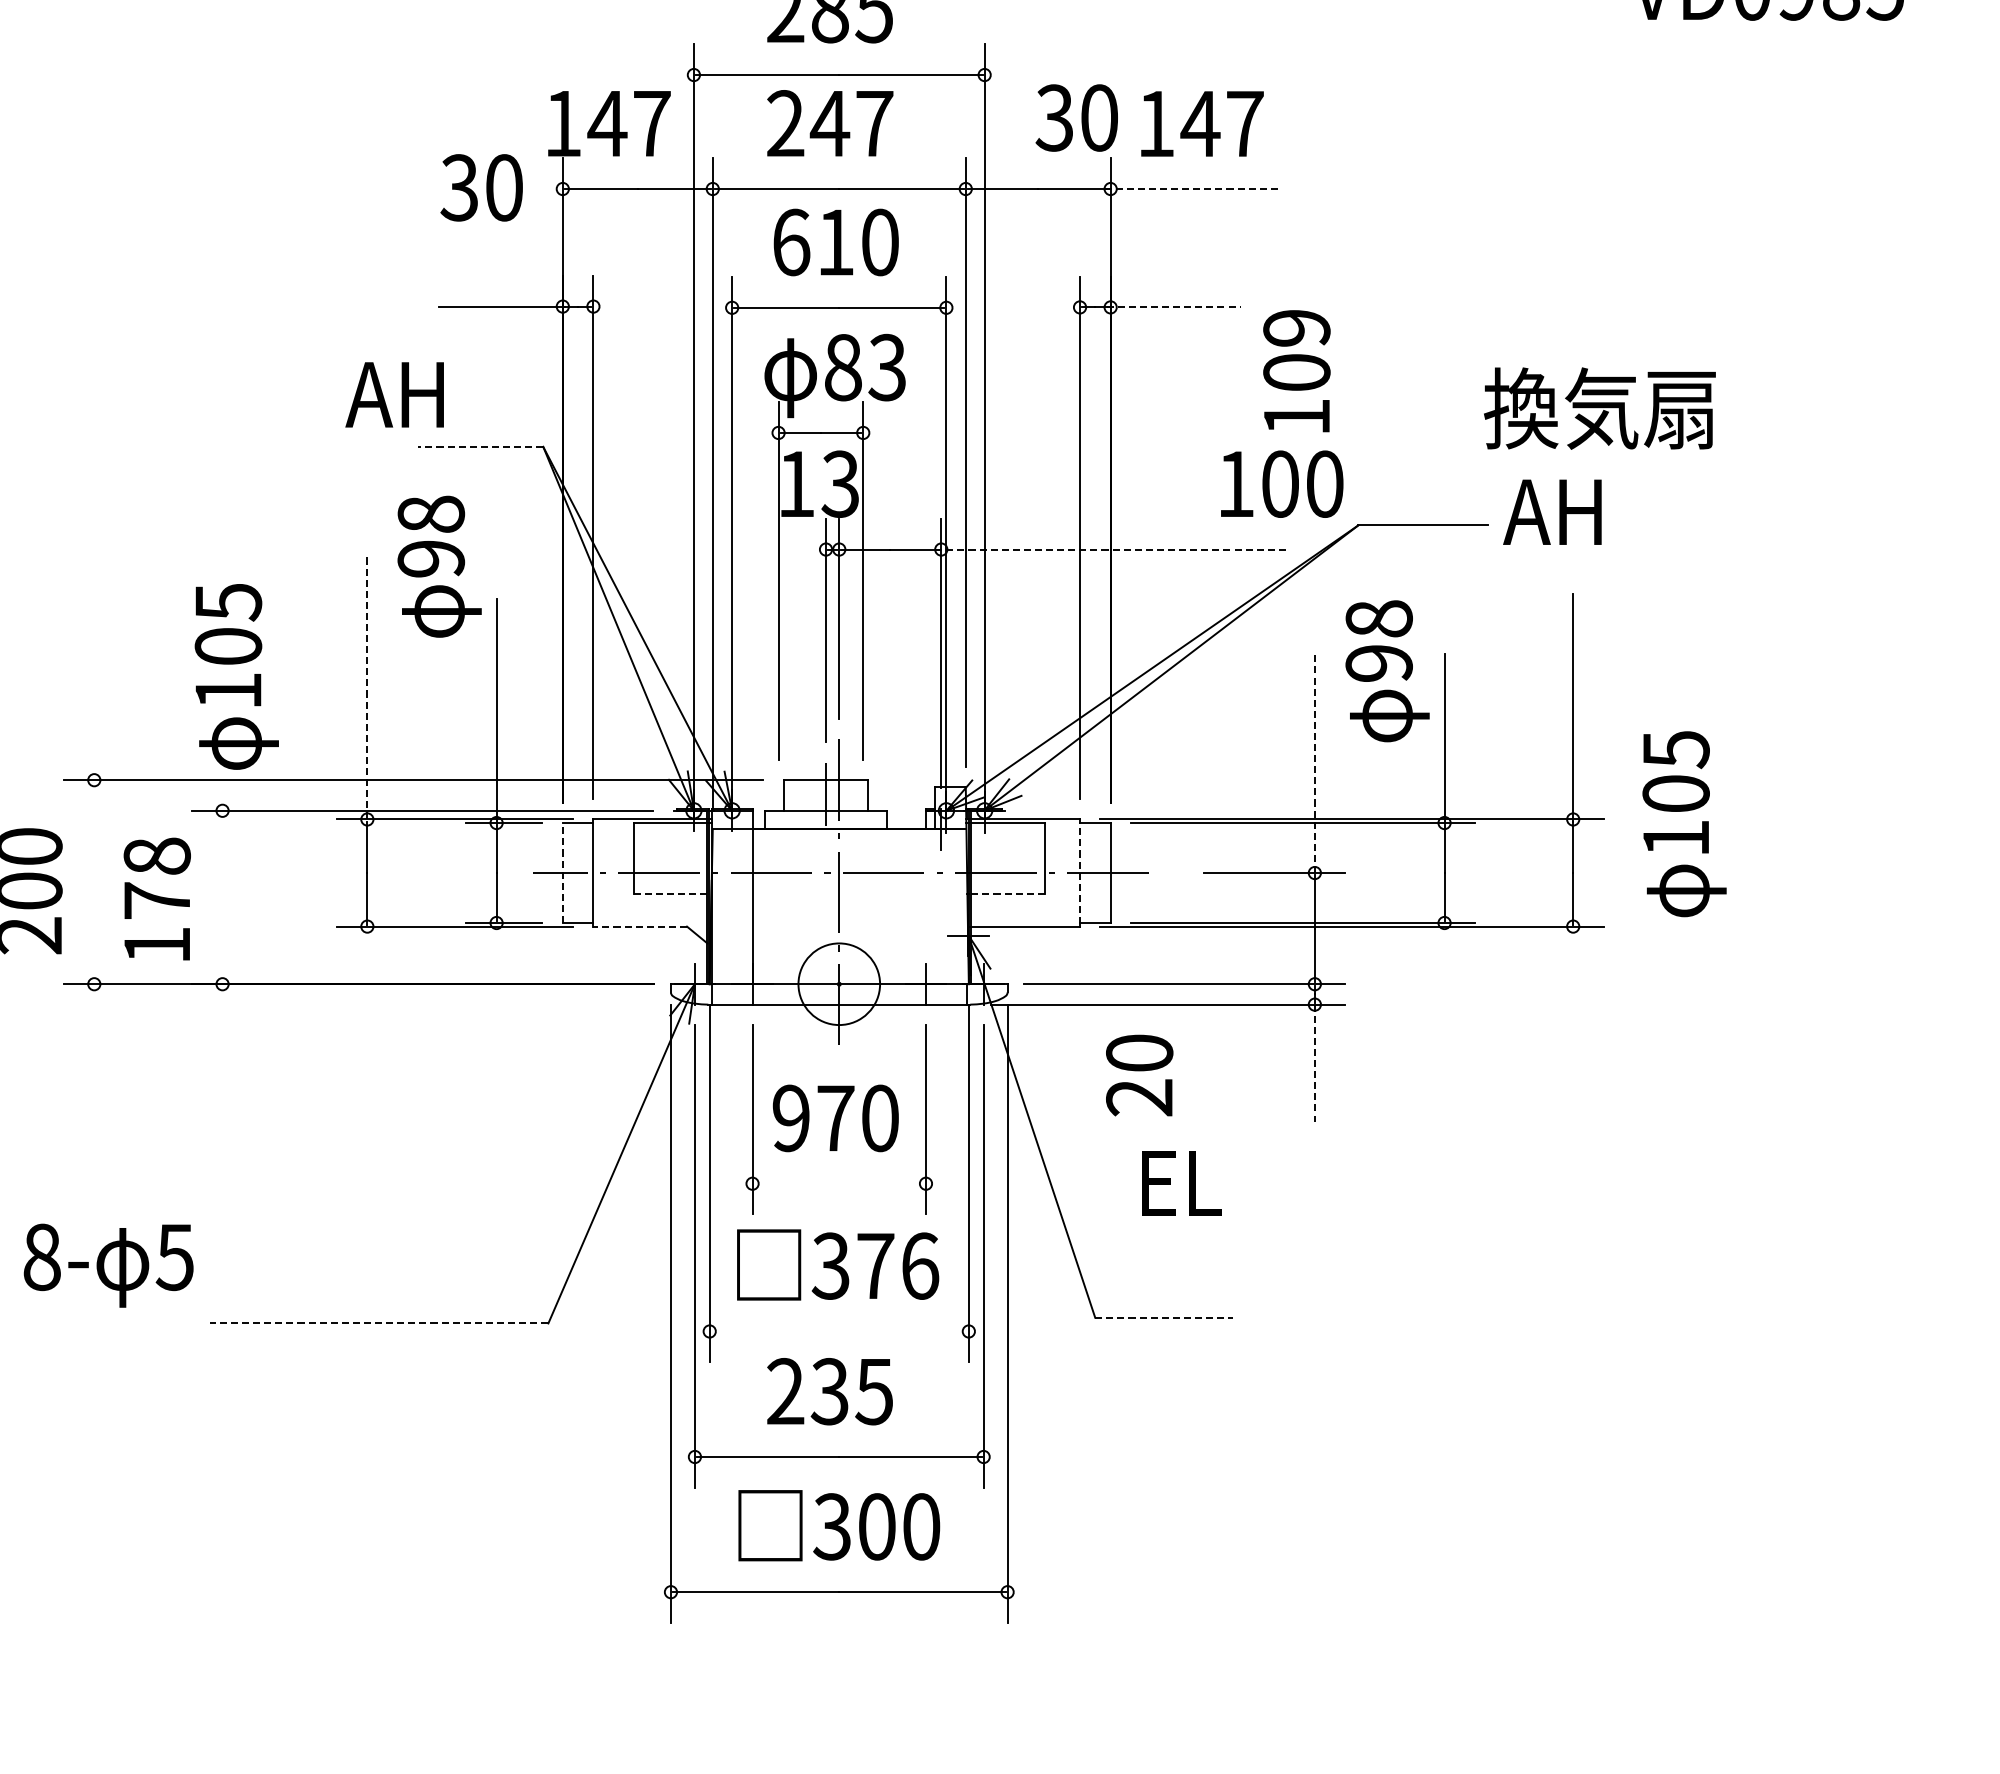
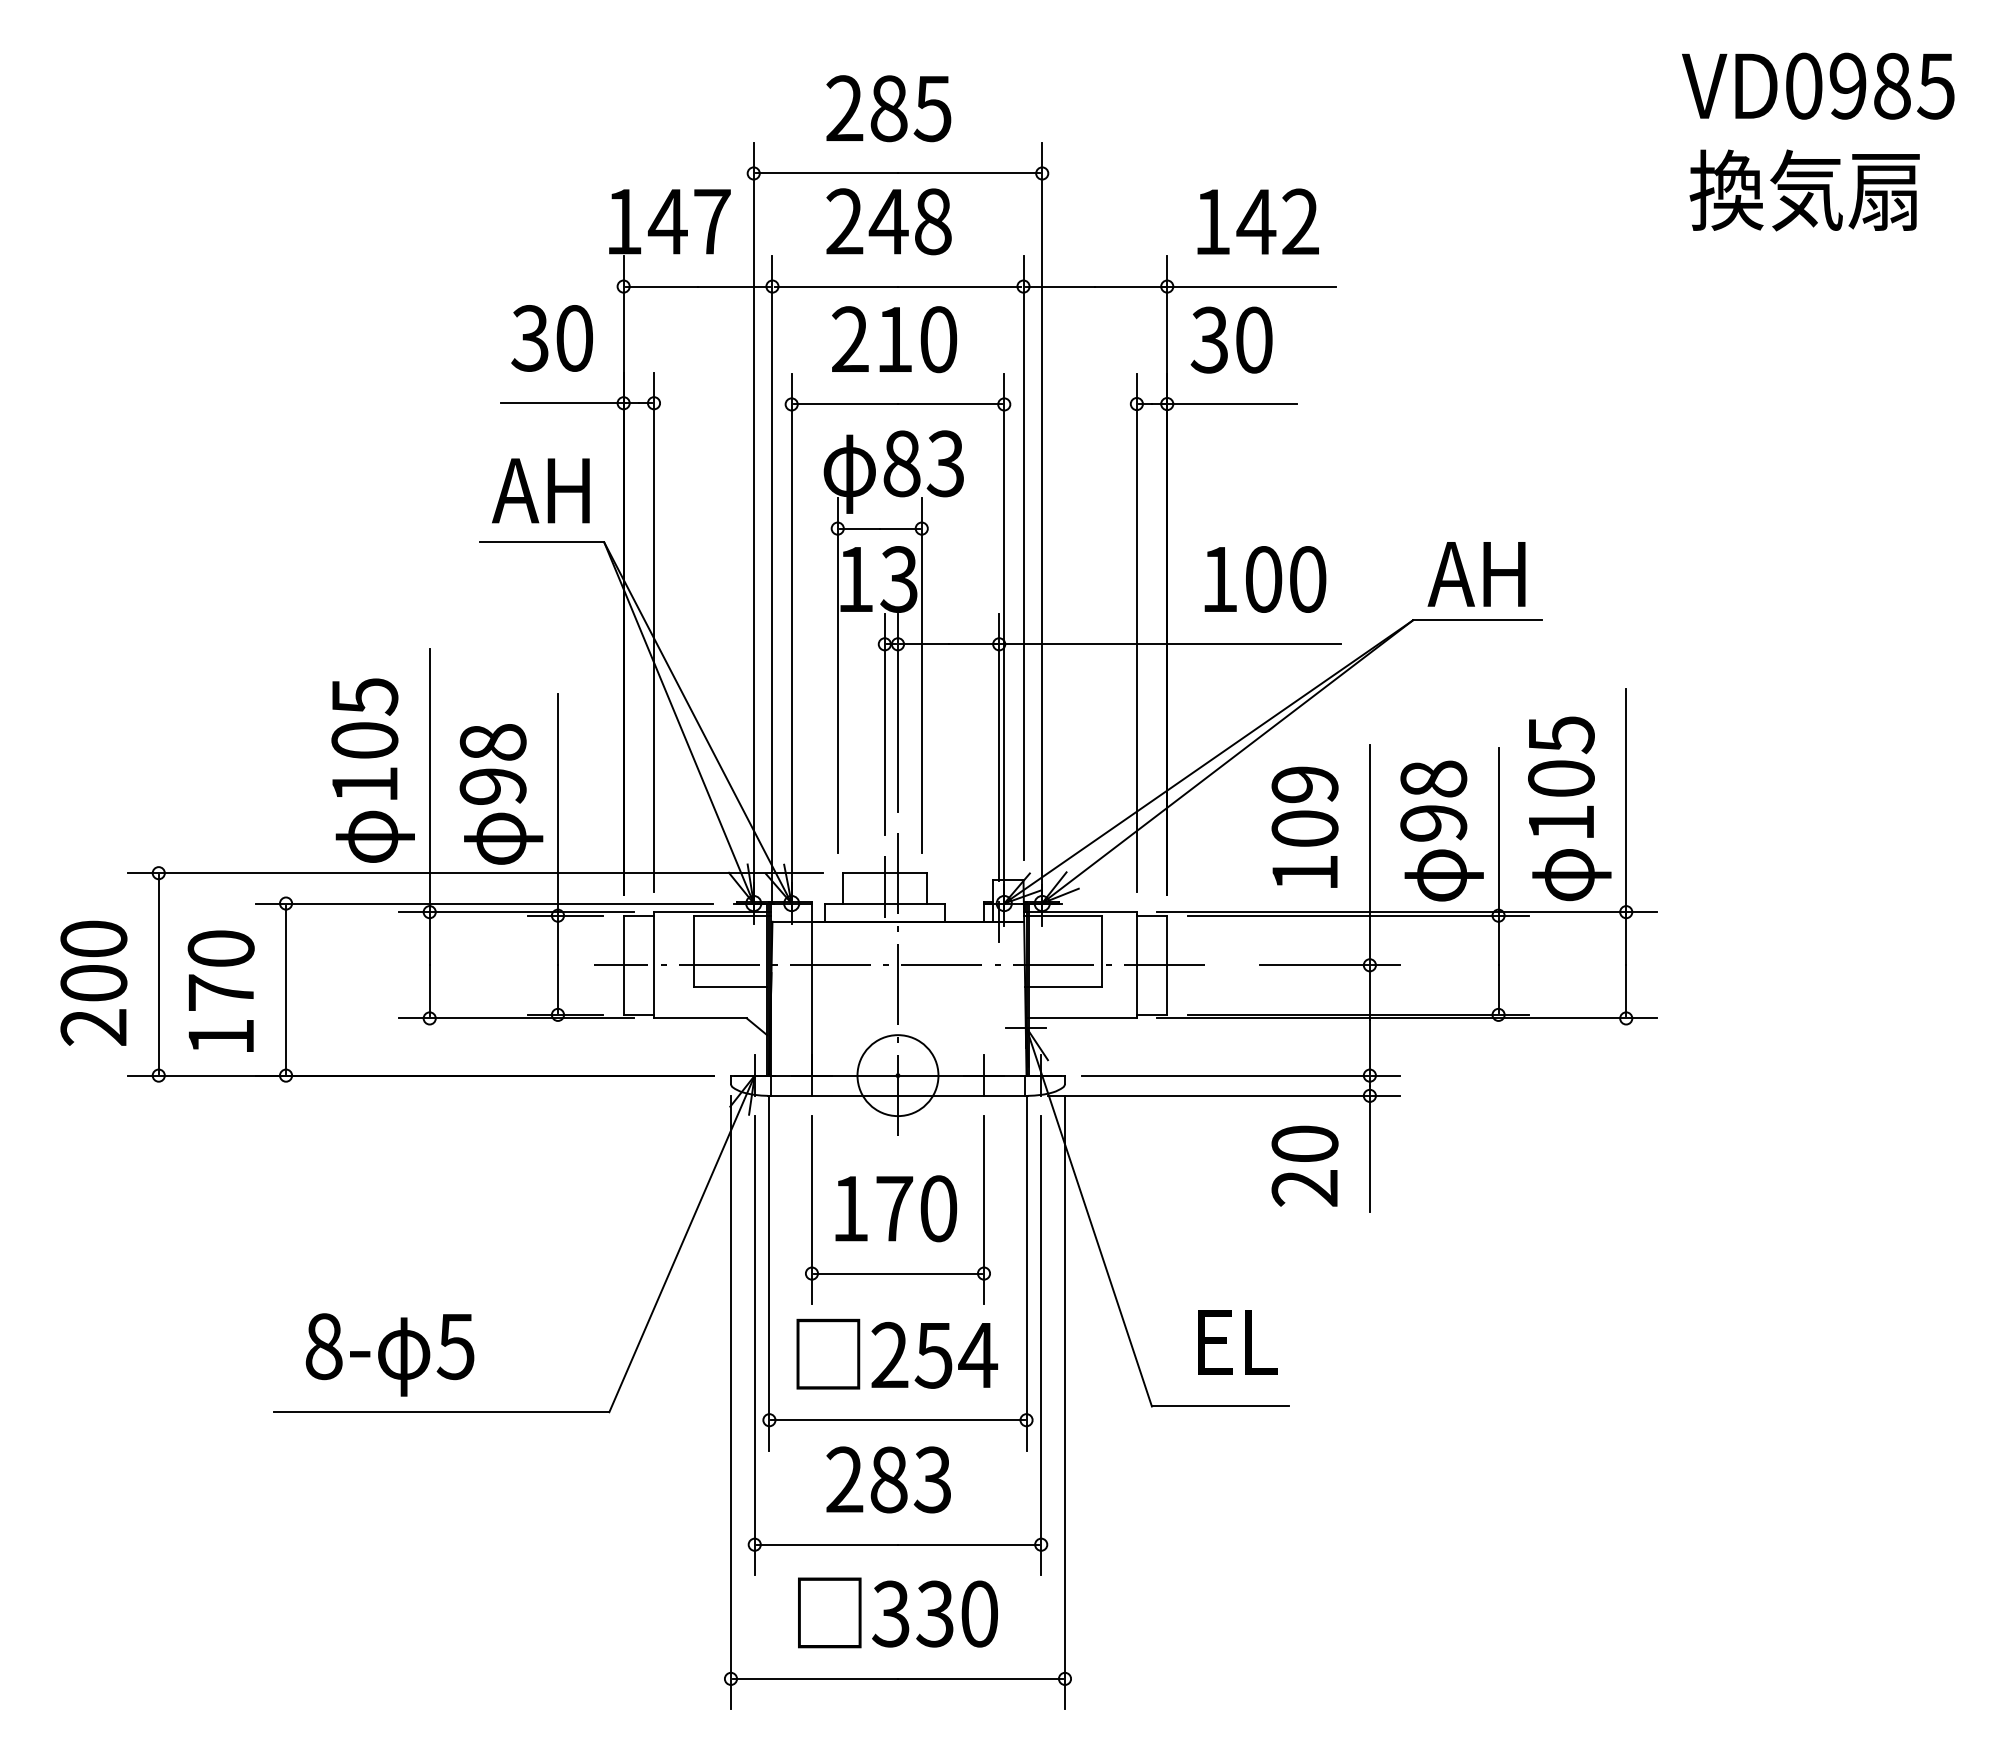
text: (1076, 117) -> (1231, 339), moved
text: (875, 123) -> (933, 221), 247 -> 248
text: (1244, 123) -> (1300, 221), 147 -> 142
text: (481, 187) -> (551, 338), moved
line: (1193, 188) -> (1249, 286), dashed -> solid
text: (791, 242) -> (850, 339), 610 -> 210
line: (1173, 307) -> (1229, 404), dashed -> solid
text: (1296, 370) -> (1304, 826), moved
text: (394, 394) -> (540, 490), moved
text: (1599, 408) -> (1804, 190), moved
line: (480, 446) -> (541, 542), dashed -> solid
text: (1282, 484) -> (1265, 579), moved
text: (1552, 512) -> (1476, 574), moved
line: (1110, 549) -> (1167, 644), dashed -> solid
text: (439, 566) -> (501, 794), moved
text: (1387, 670) -> (1441, 830), moved
text: (236, 676) -> (372, 770), moved
line: (367, 686) -> (429, 780), dashed -> solid
line: (1314, 761) -> (1369, 854), dashed -> solid
text: (1684, 823) -> (1569, 808), moved
text: (156, 856) -> (220, 948), 178 -> 170
line: (562, 873) -> (623, 965), dashed -> solid
line: (1079, 873) -> (1136, 965), dashed -> solid
line: (94, 882) -> (158, 974), added
line: (670, 894) -> (730, 986), dashed -> solid
line: (1008, 894) -> (1065, 986), dashed -> solid
line: (223, 897) -> (286, 989), added
line: (639, 926) -> (699, 1018), dashed -> solid
line: (1314, 1063) -> (1369, 1154), dashed -> solid
text: (1139, 1074) -> (1304, 1165), moved
text: (791, 1118) -> (850, 1208), 970 -> 170
line: (838, 1183) -> (897, 1273), added
text: (1181, 1183) -> (1237, 1342), moved
text: (108, 1265) -> (389, 1354), moved
text: (876, 1265) -> (934, 1354), 376 -> 254
line: (1164, 1317) -> (1220, 1406), dashed -> solid
line: (379, 1323) -> (441, 1412), dashed -> solid
line: (838, 1331) -> (897, 1420), added
text: (851, 1391) -> (910, 1479), 235 -> 283
text: (876, 1526) -> (934, 1613), 300 -> 330

